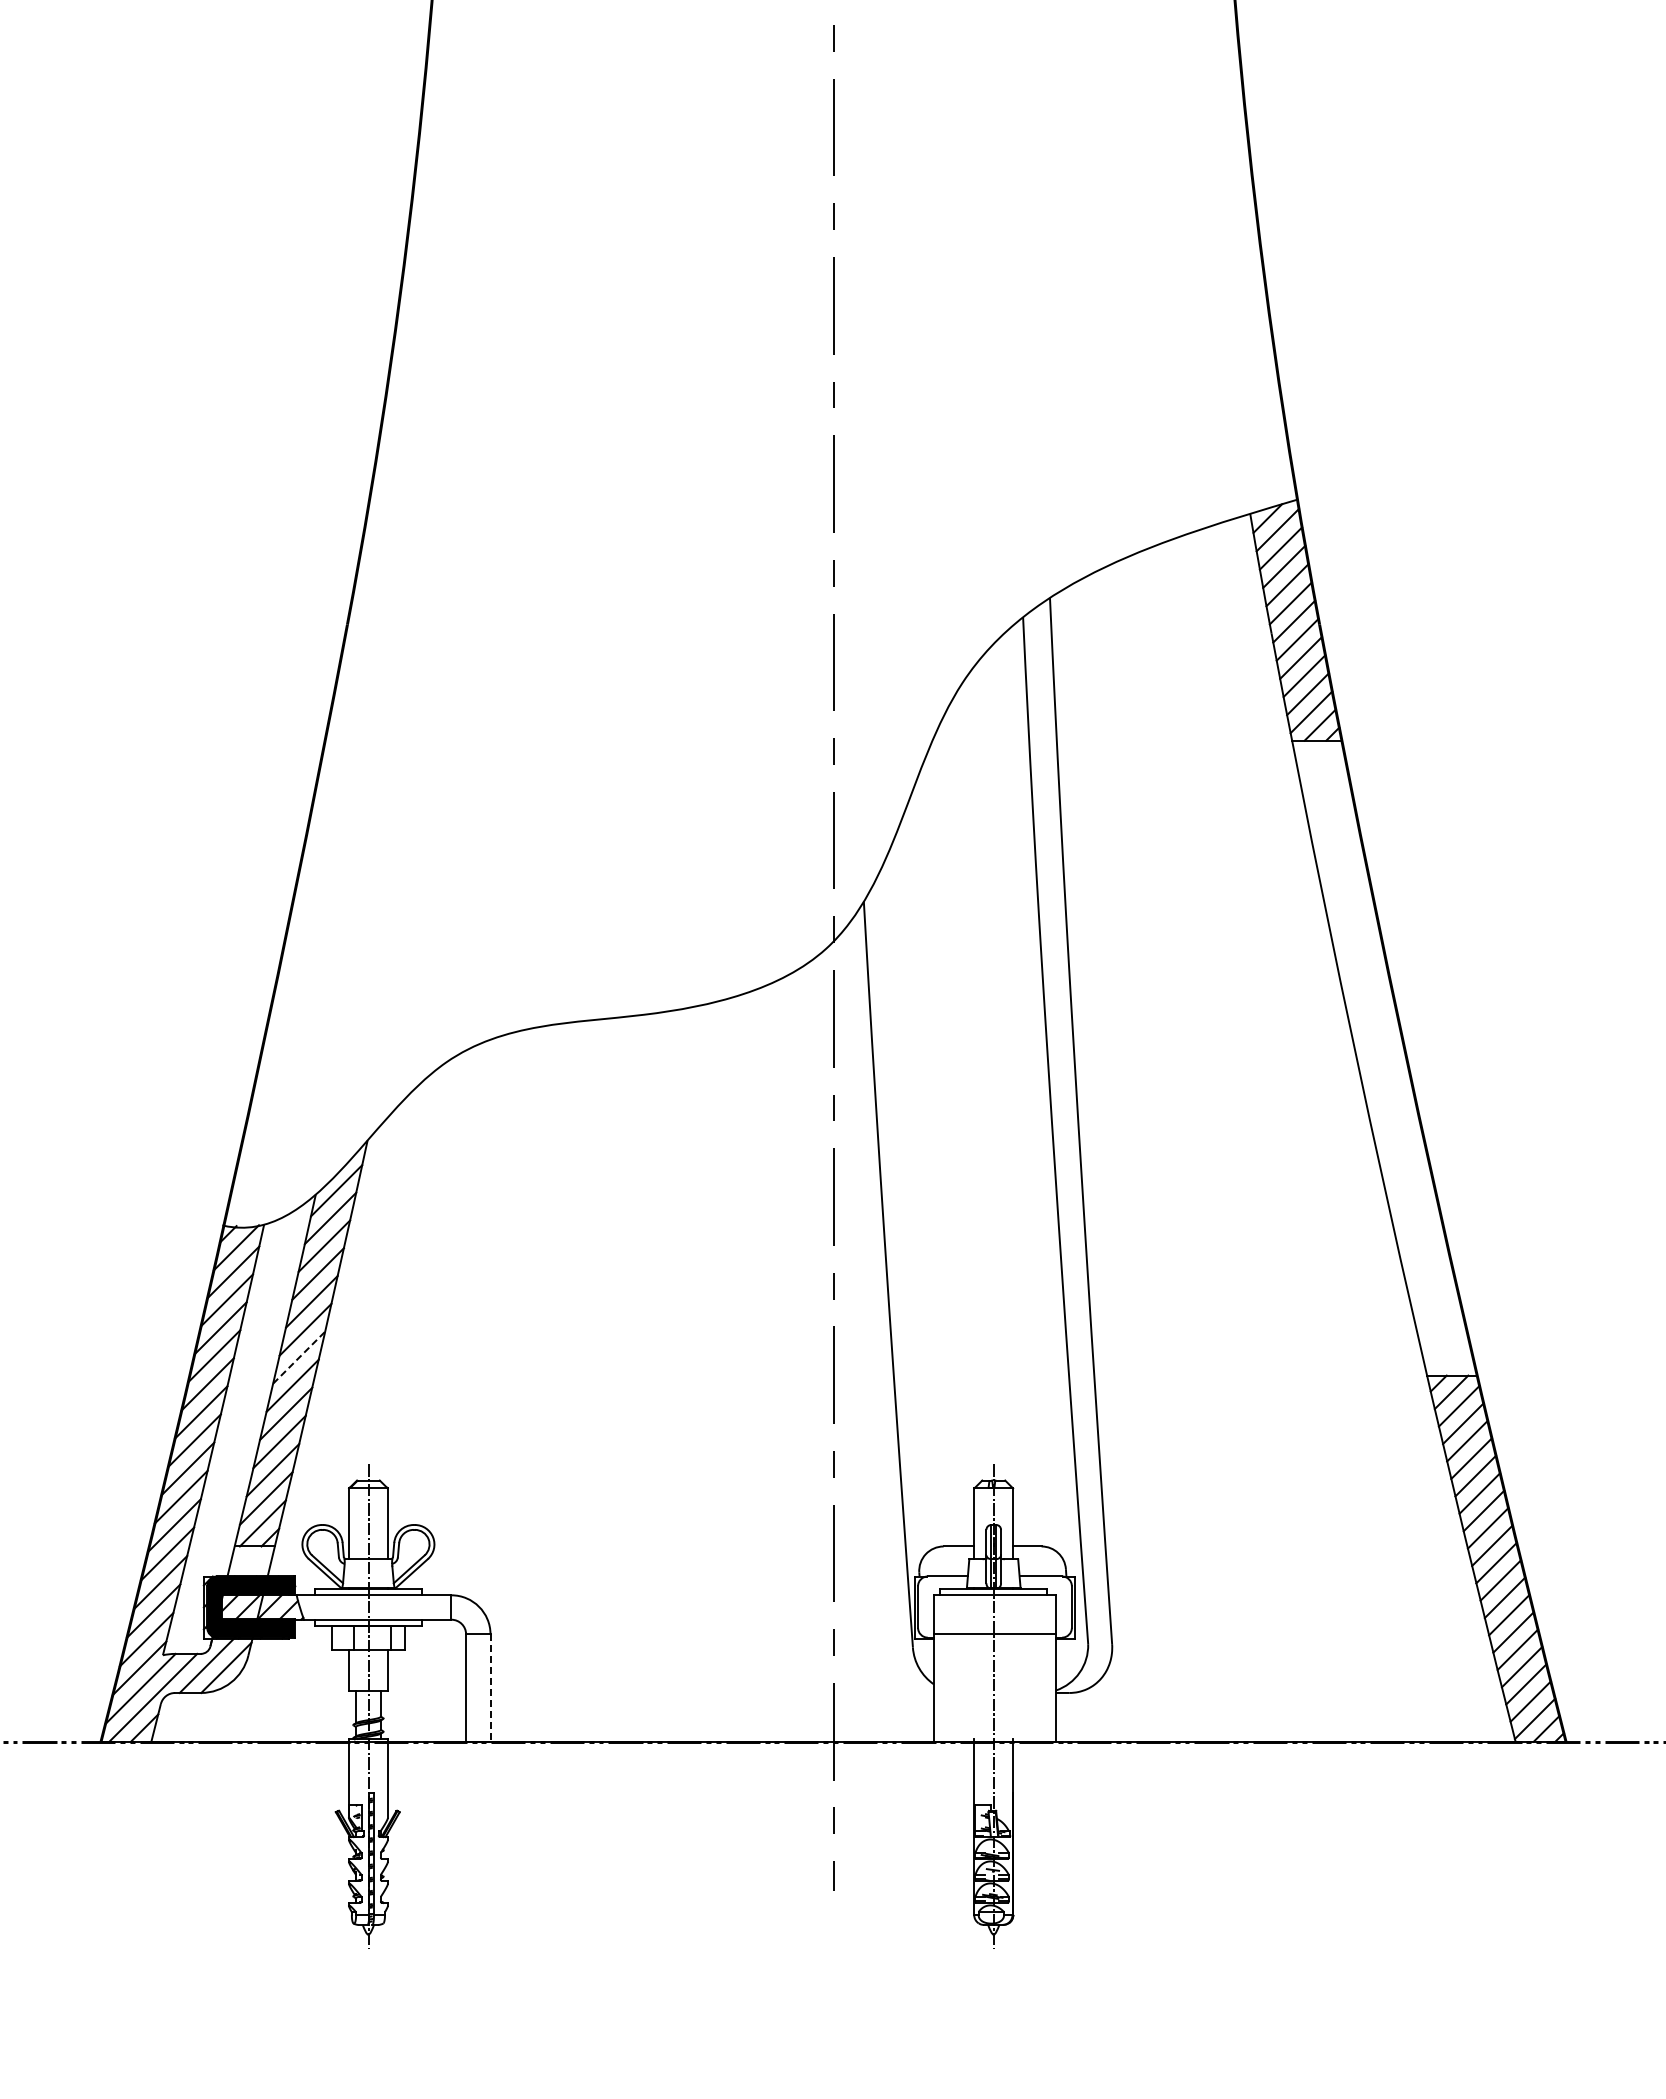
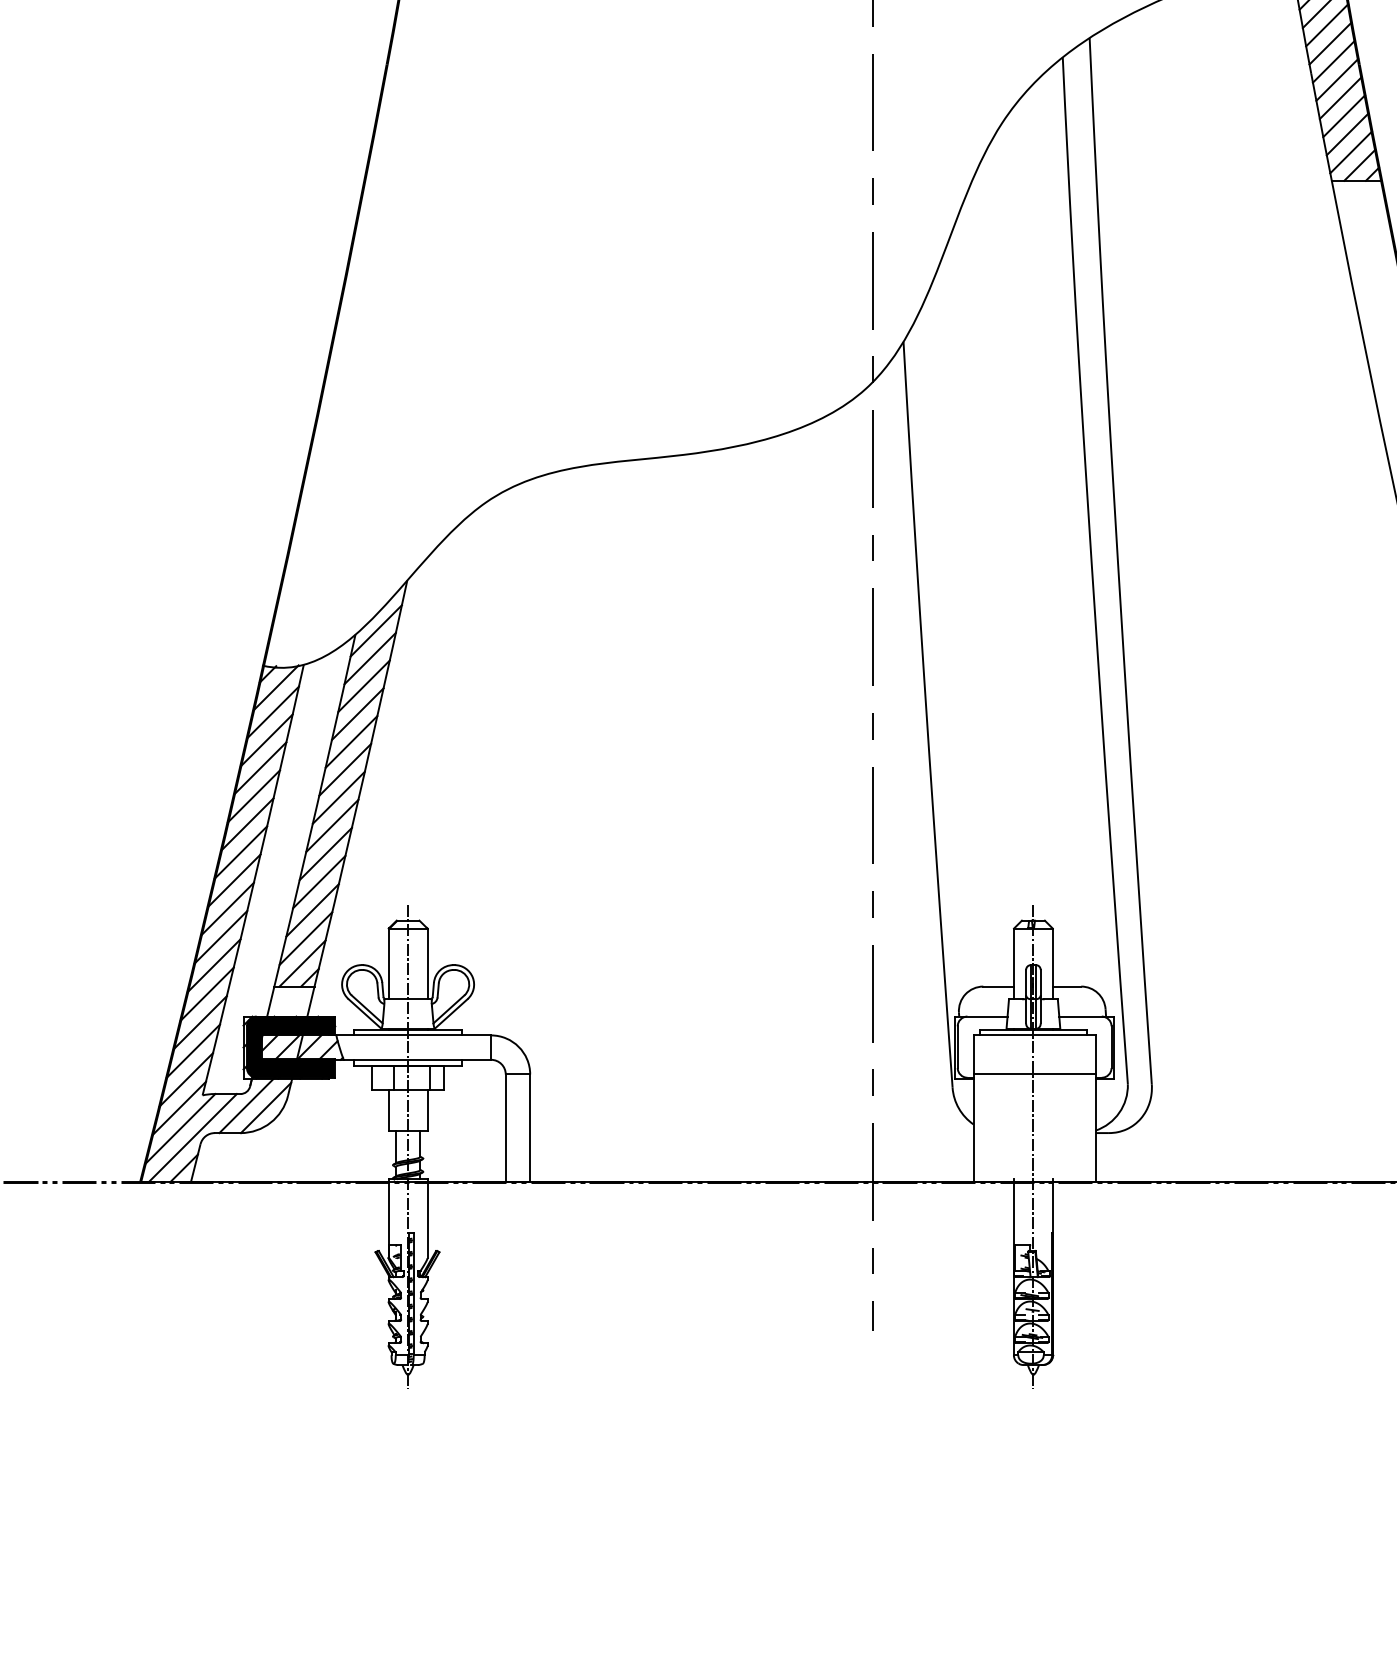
line: (299, 1357) -> (339, 797), dashed -> solid
line: (490, 1688) -> (530, 1128), dashed -> solid

